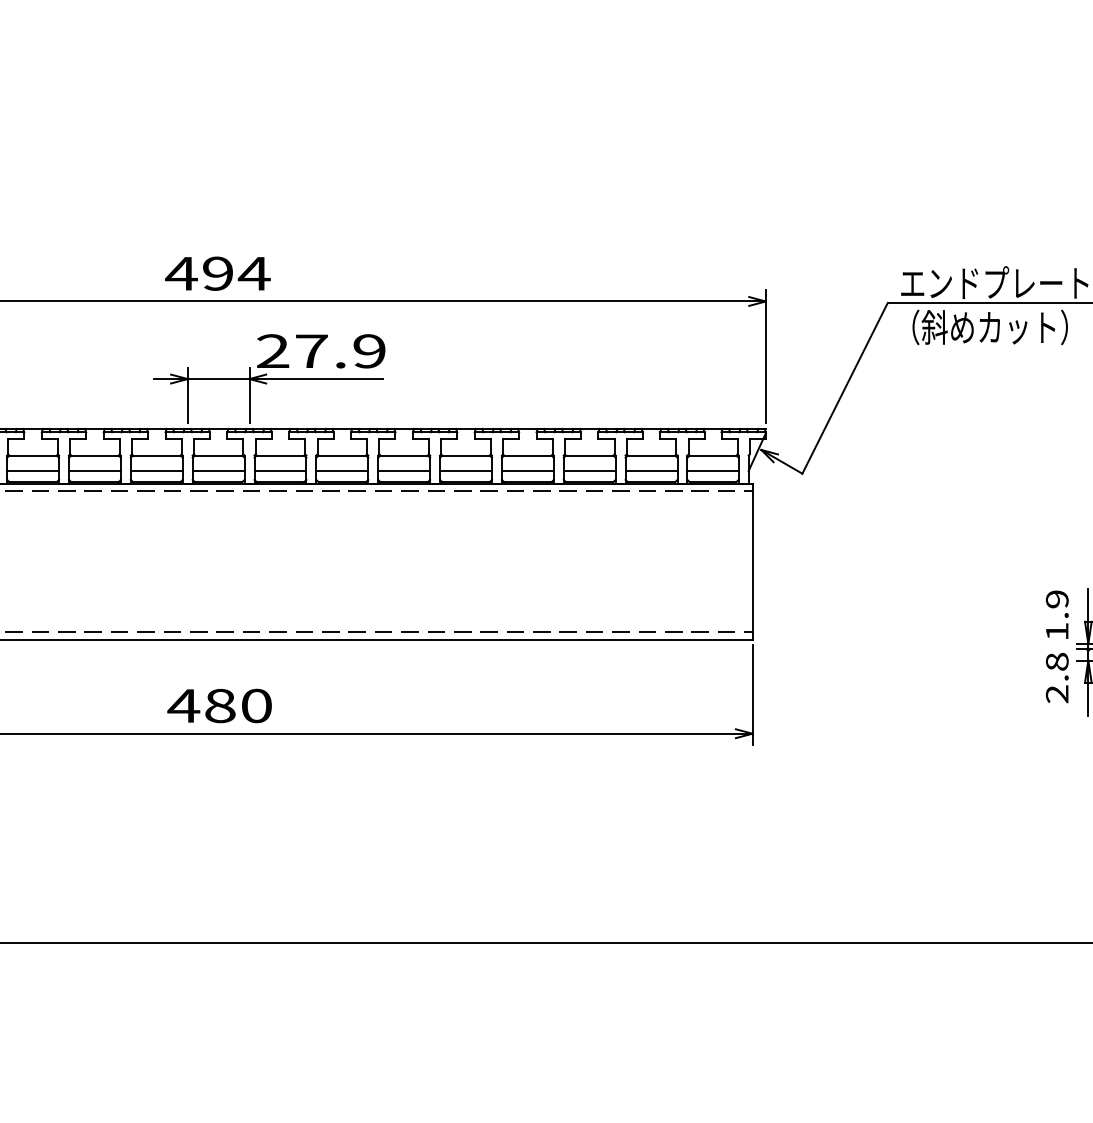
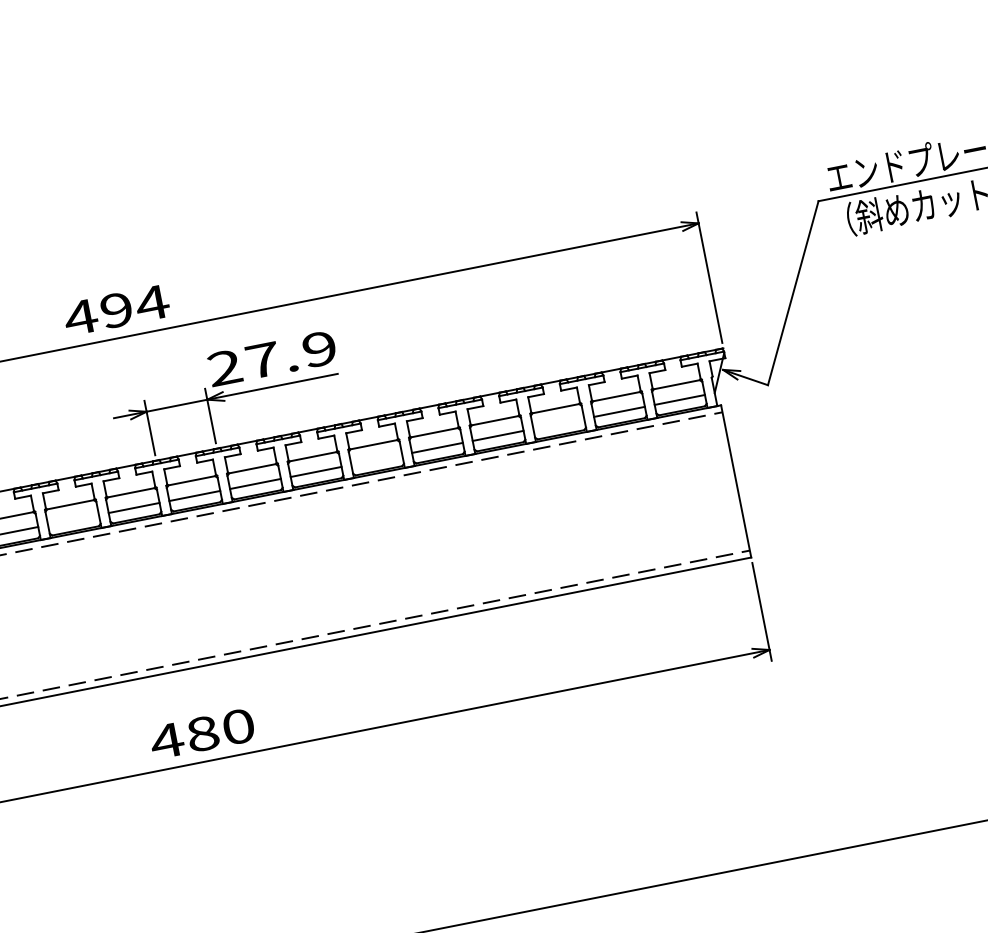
text: (217, 273) -> (116, 310), moved
line: (94, 471) -> (73, 520), removed
line: (404, 471) -> (377, 460), removed
line: (589, 471) -> (558, 424), removed
text: (219, 705) -> (201, 733), moved

